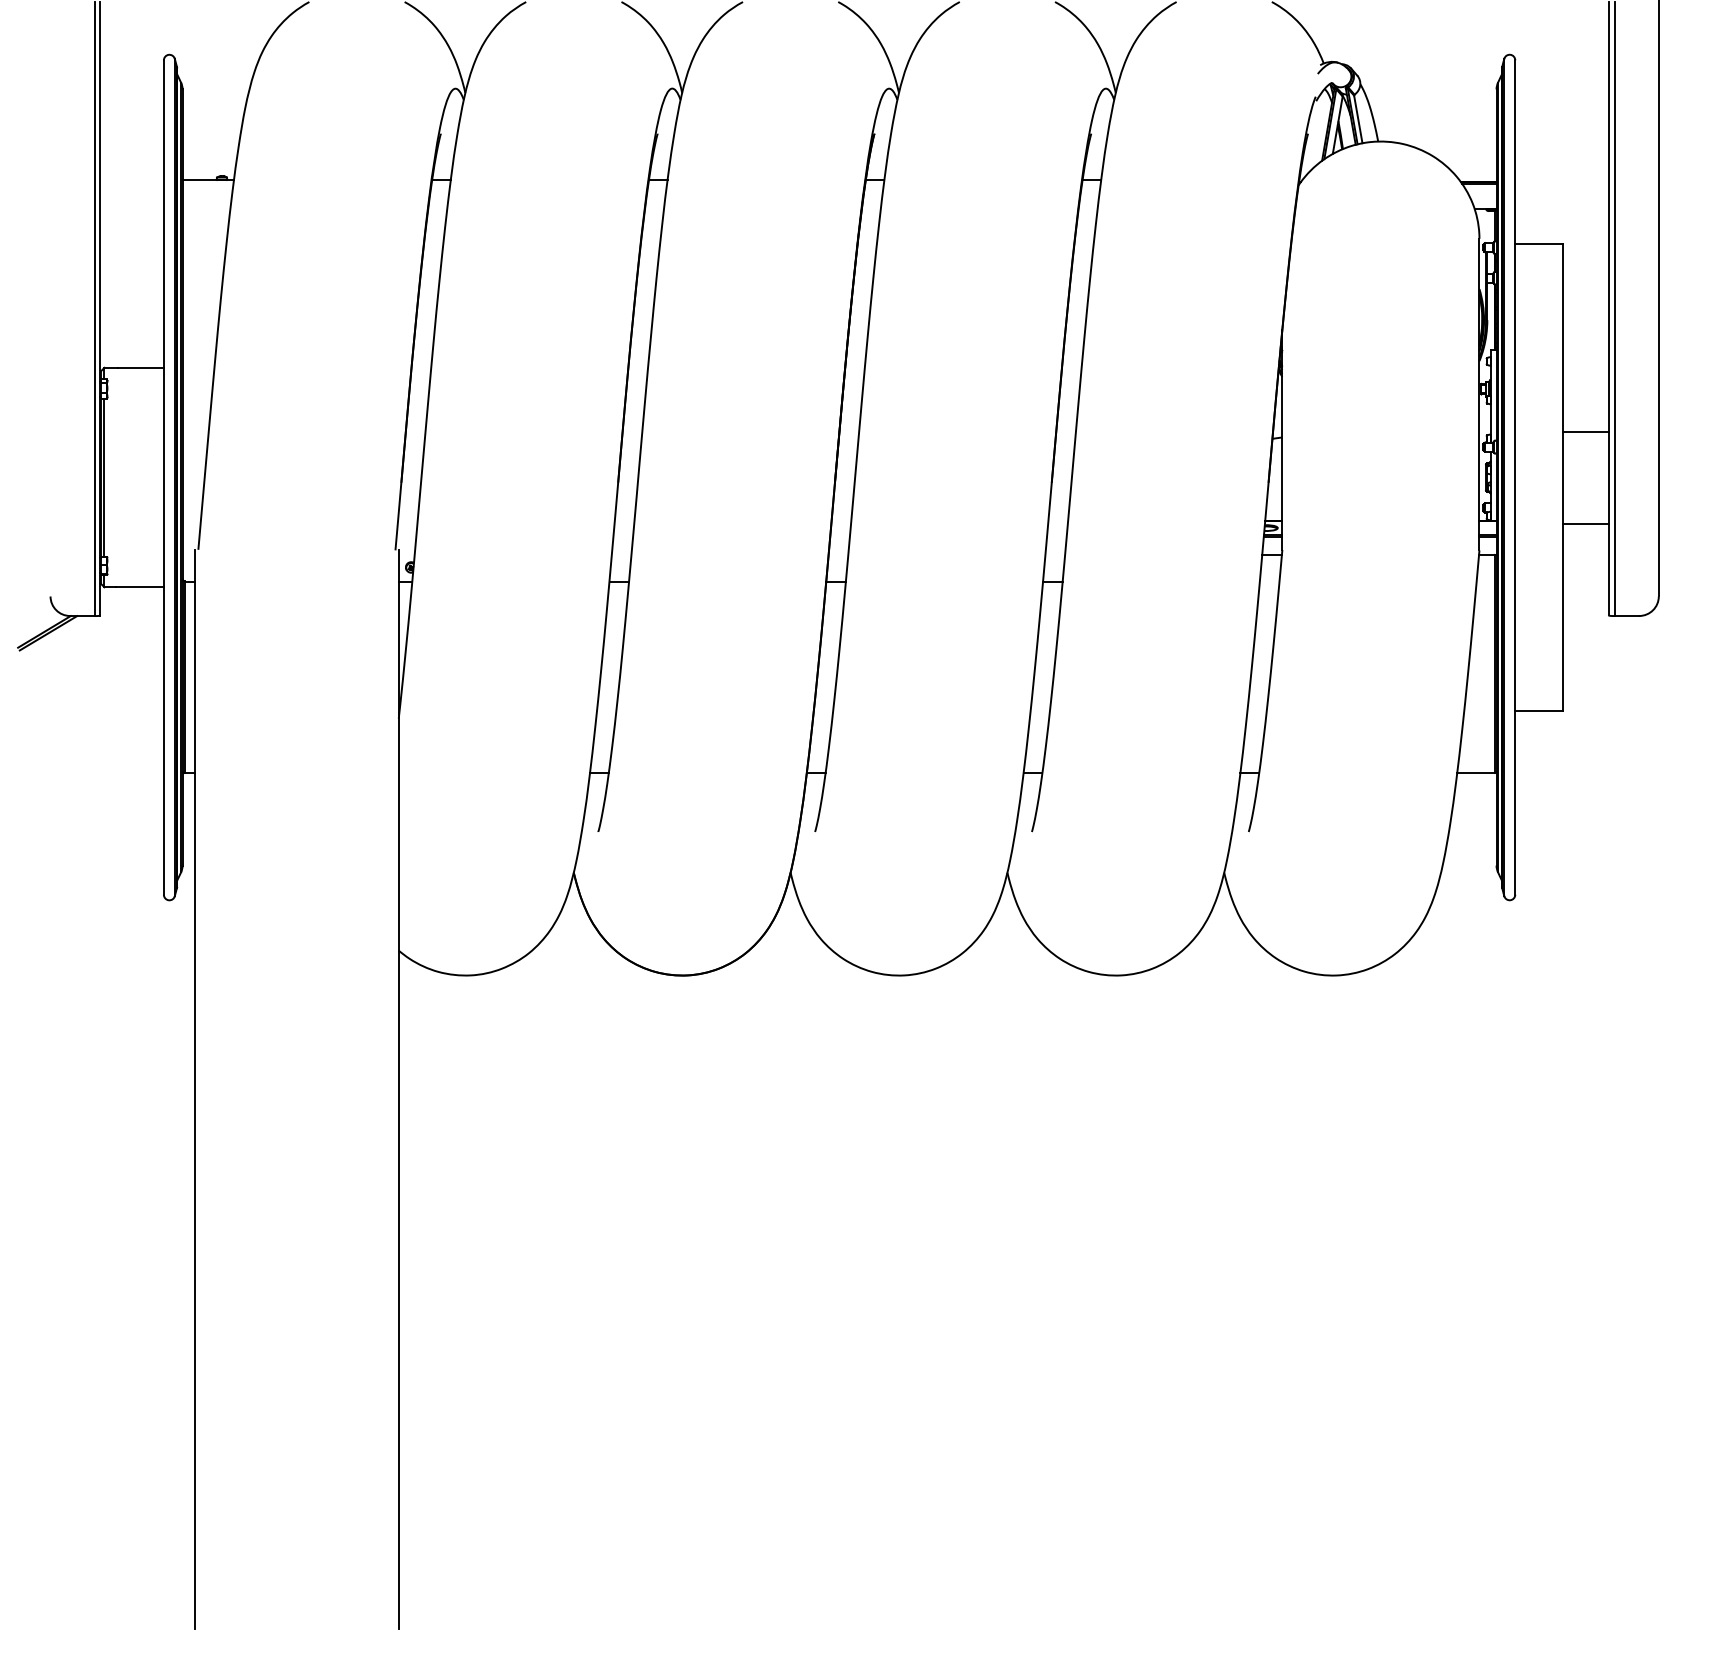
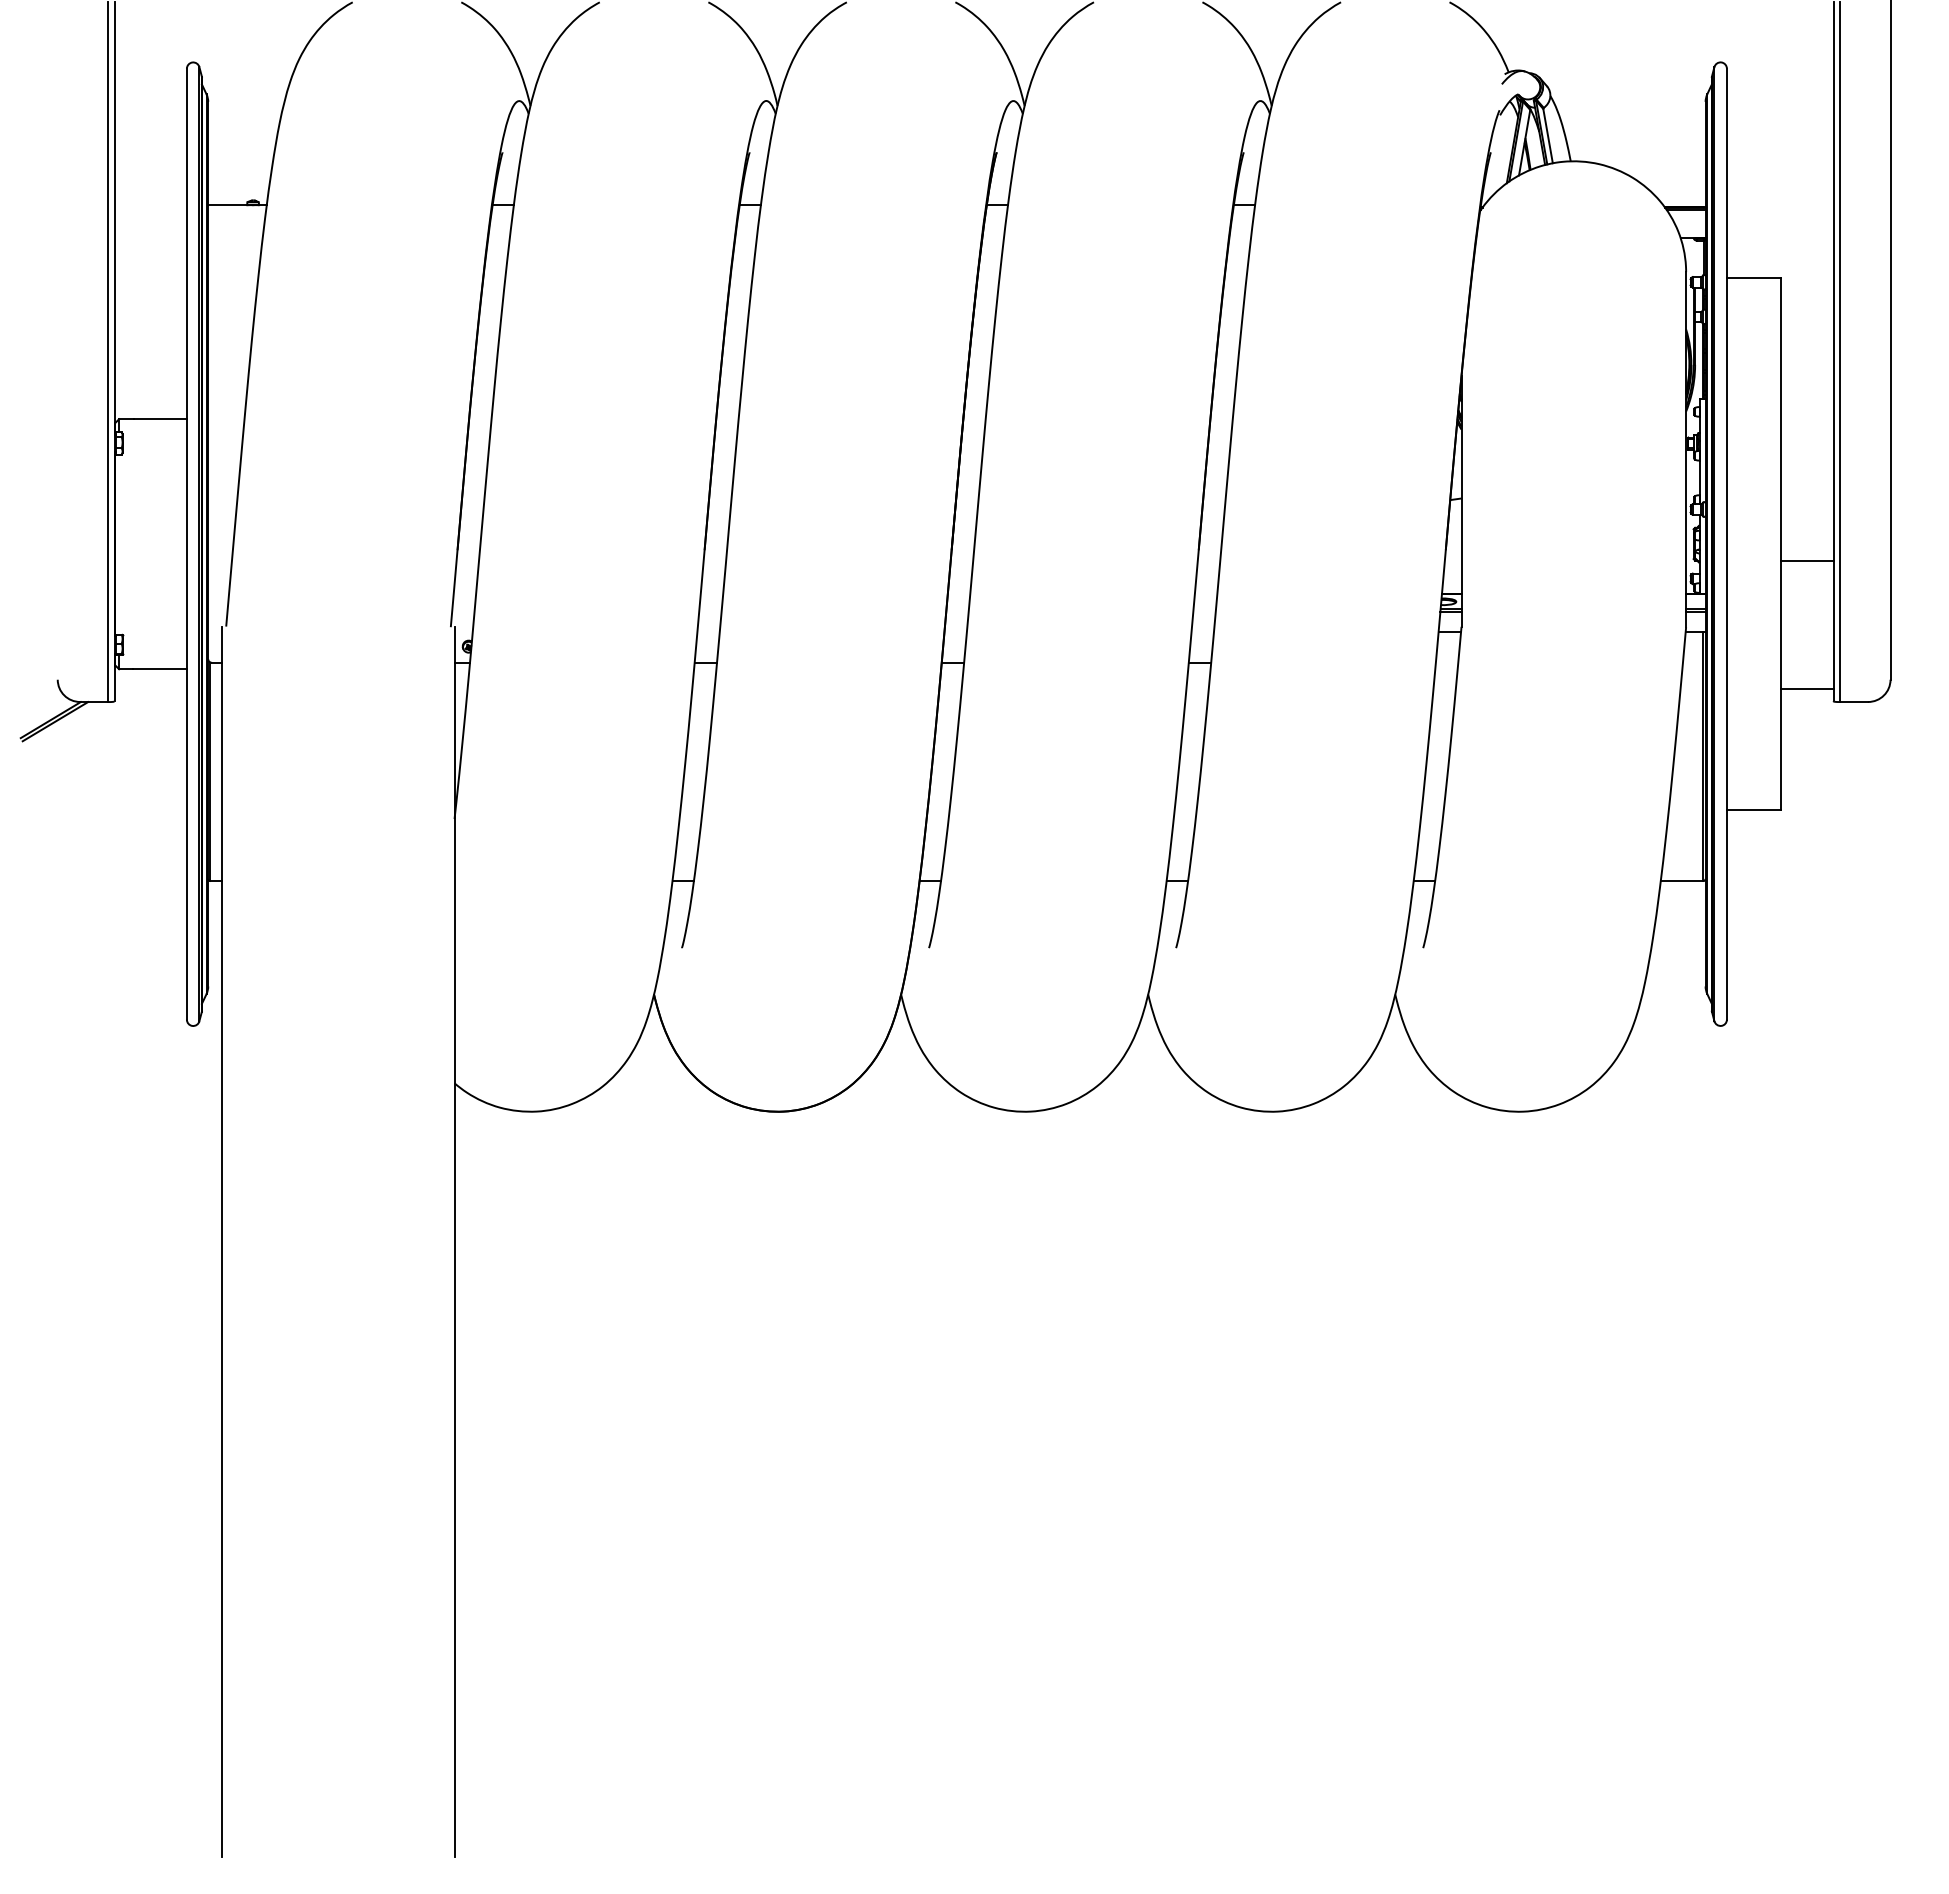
line: (1585, 431) -> (1807, 560), moved
line: (104, 477) -> (119, 544), removed
line: (1585, 523) -> (1807, 688), moved

